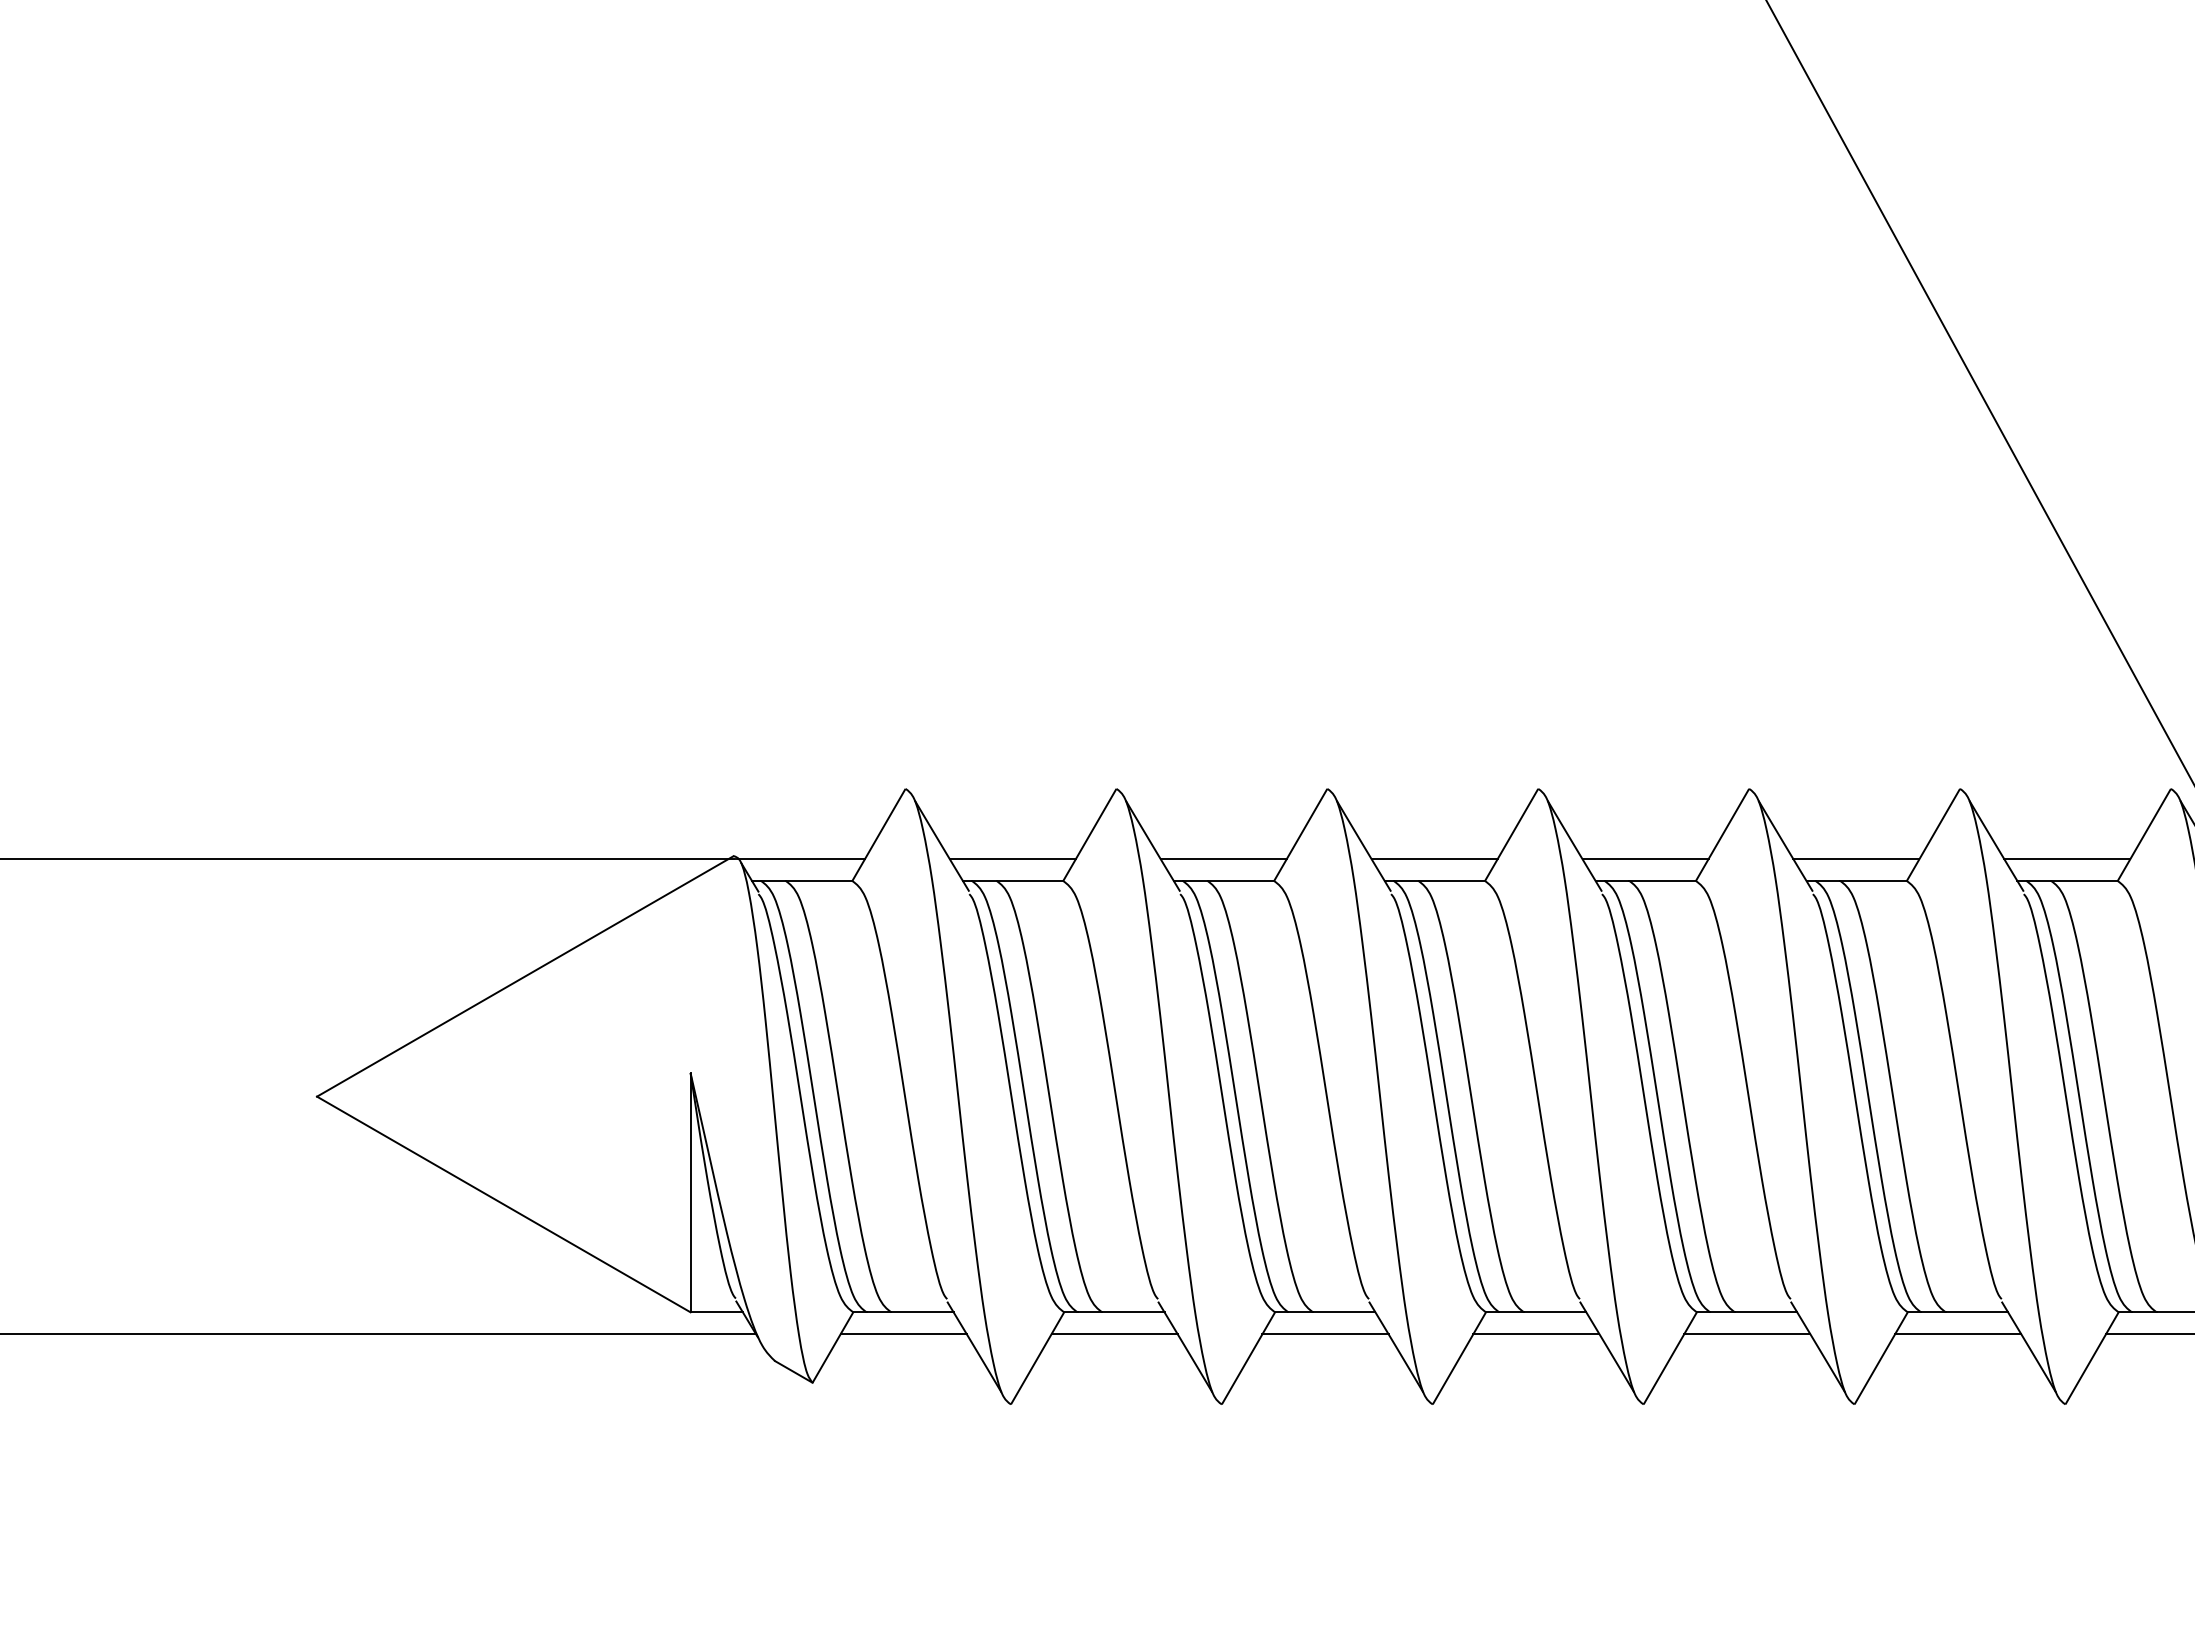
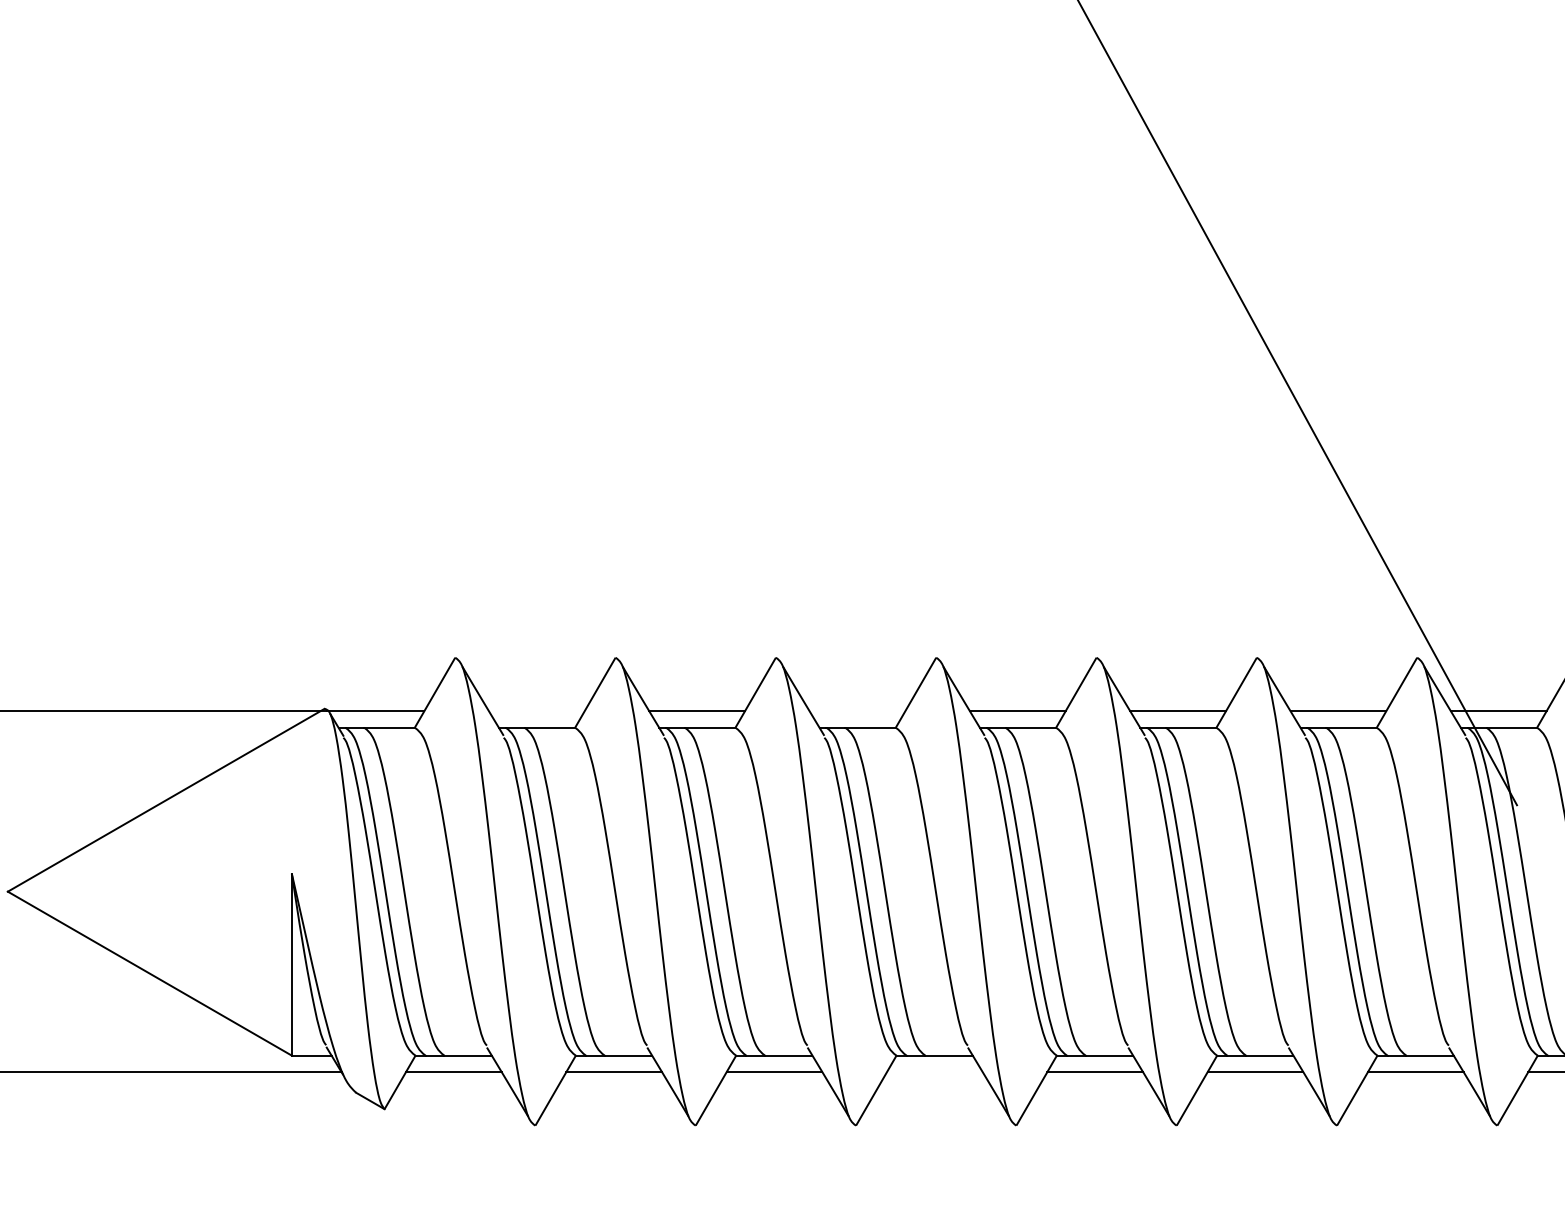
line: (1012, 859) -> (536, 711), removed
line: (1434, 859) -> (857, 711), removed
line: (1536, 1334) -> (934, 1072), removed

